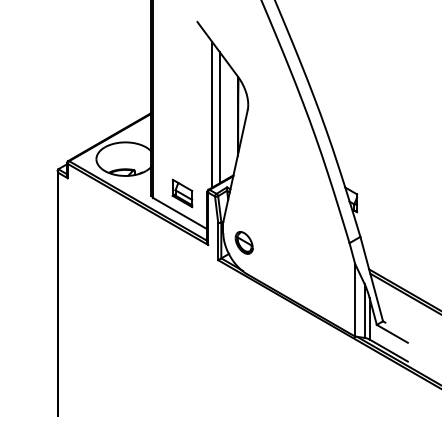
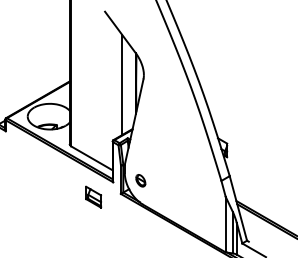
line: (212, 114) -> (116, 82), removed
part: (182, 193) -> (93, 197), moved
part: (243, 242) -> (140, 180), size x0.7

